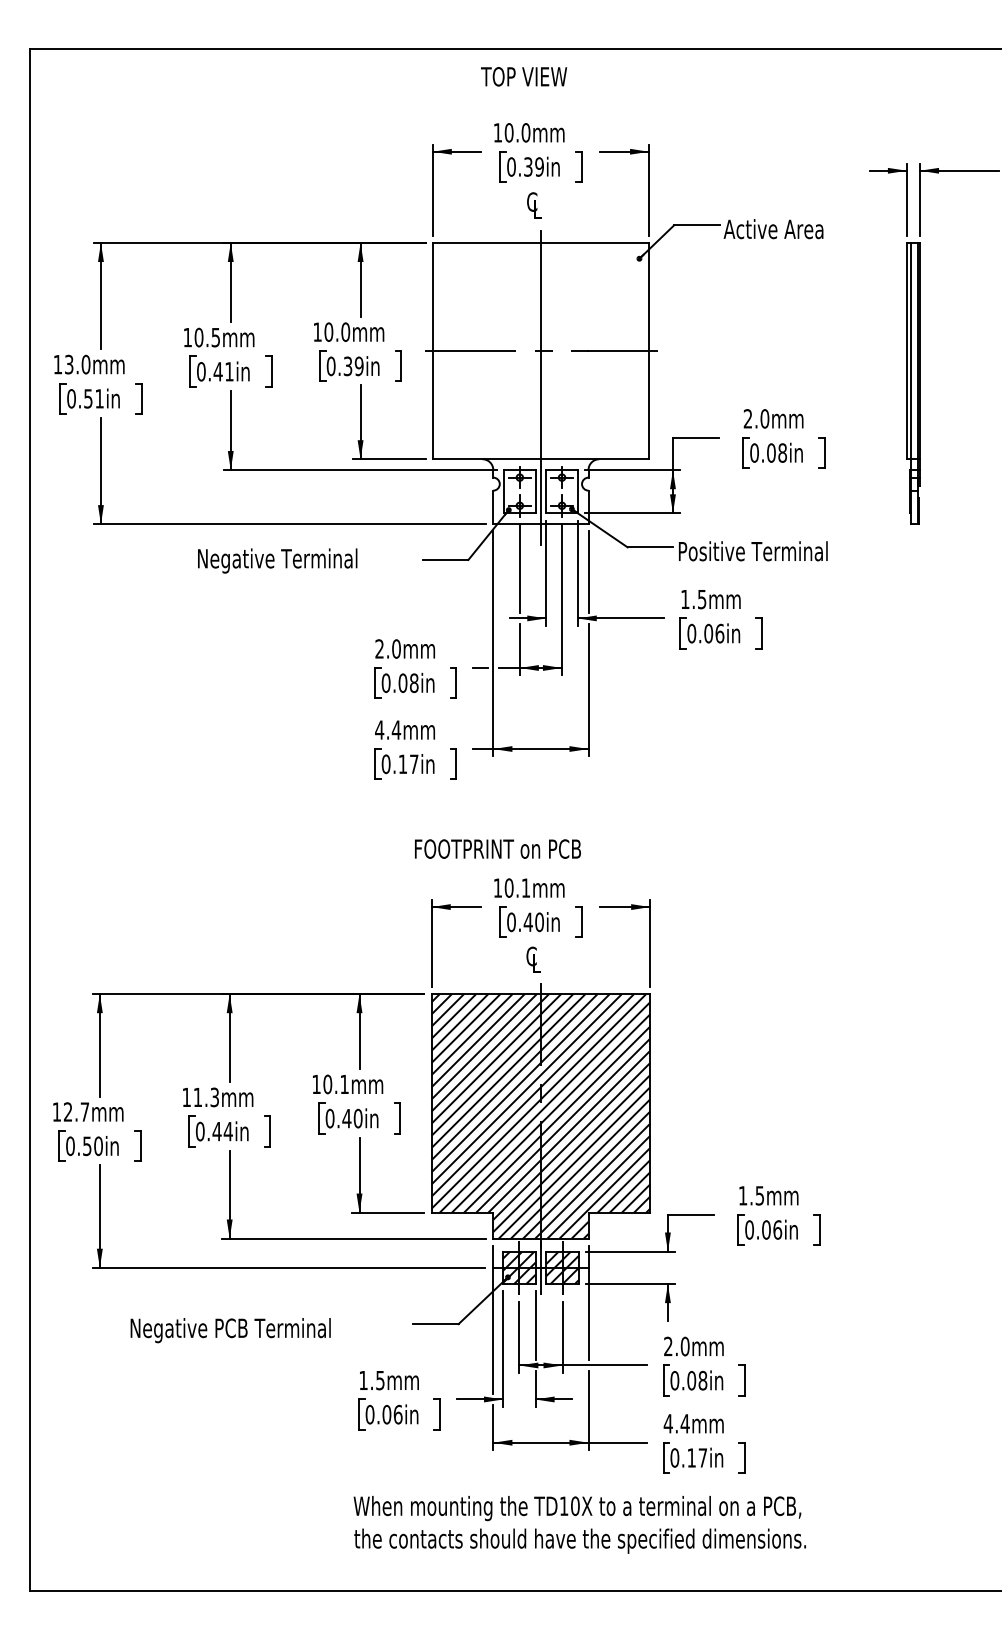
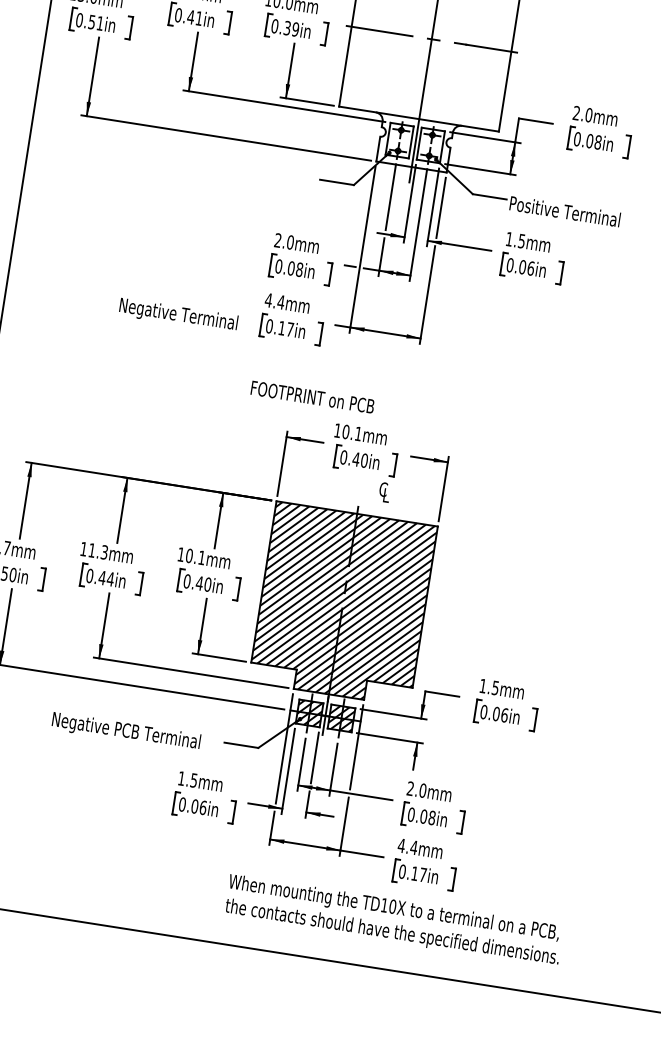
text: (277, 560) -> (178, 315), moved
text: (497, 848) -> (312, 396), moved
text: (533, 959) -> (384, 491), moved
text: (230, 1330) -> (126, 732), moved
text: (579, 1524) -> (393, 920), moved

